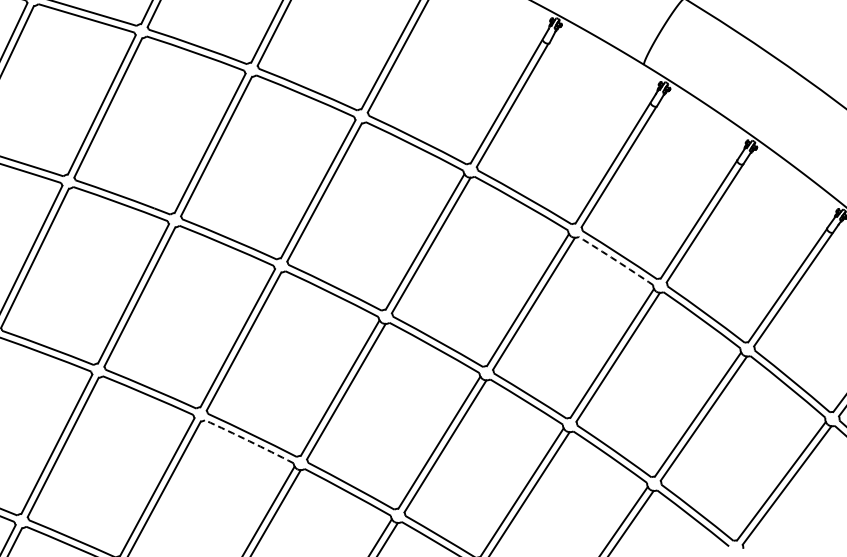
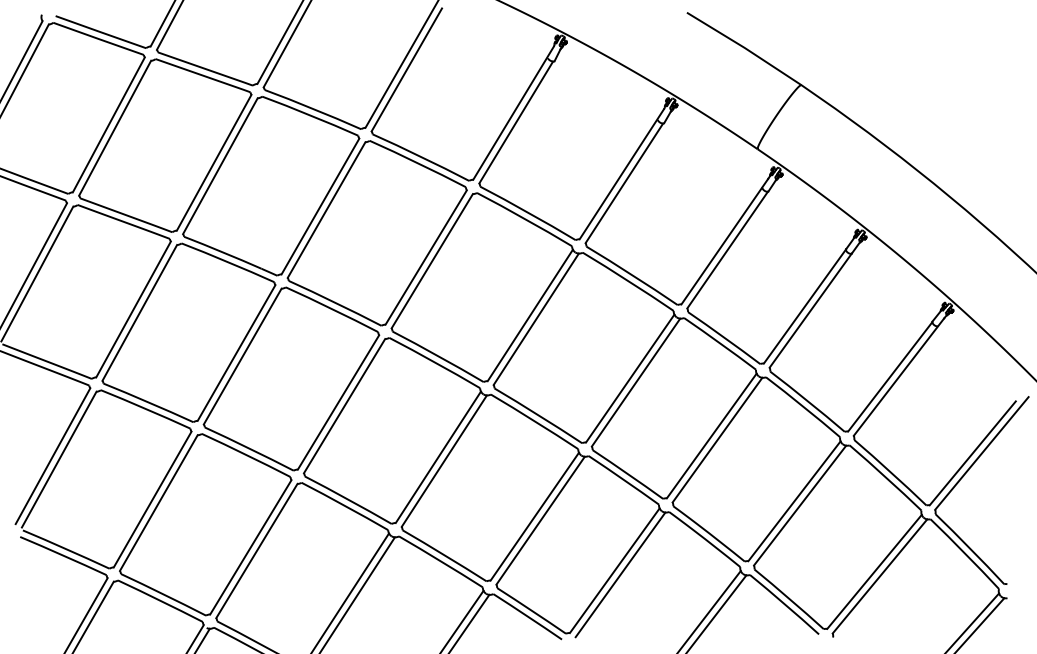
arc: (616, 260) -> (720, 343), dashed -> solid
arc: (249, 440) -> (345, 505), dashed -> solid

